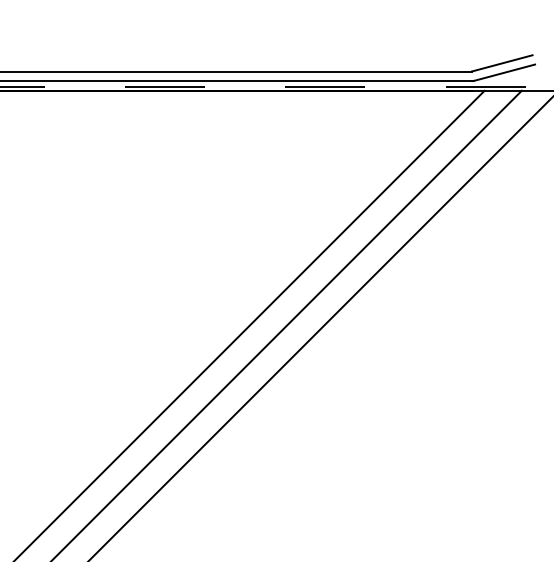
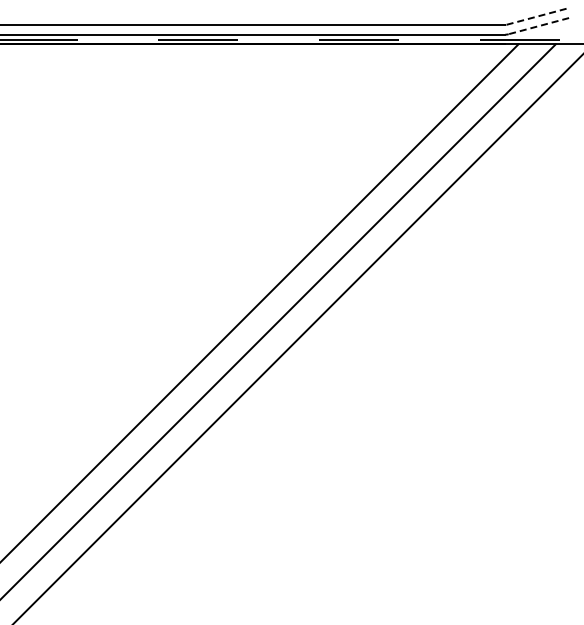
line: (501, 63) -> (535, 16), solid -> dashed
line: (504, 72) -> (538, 26), solid -> dashed

